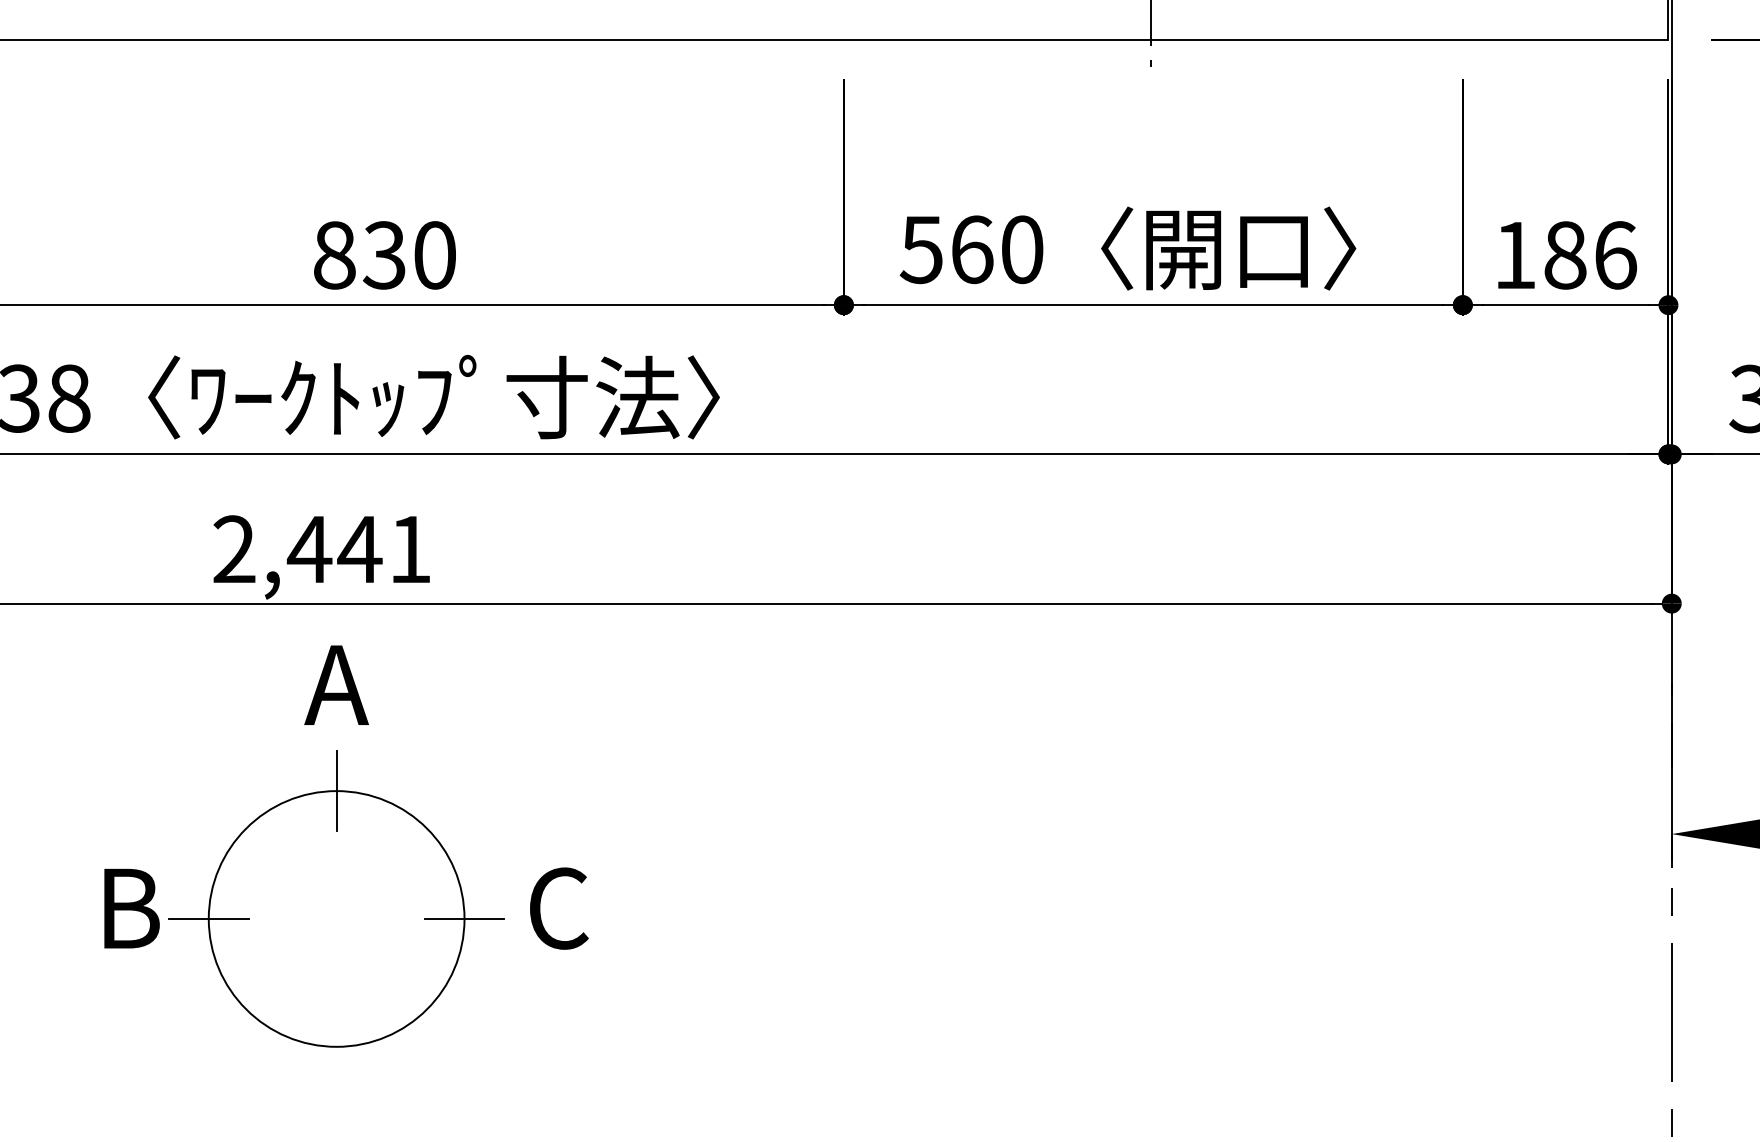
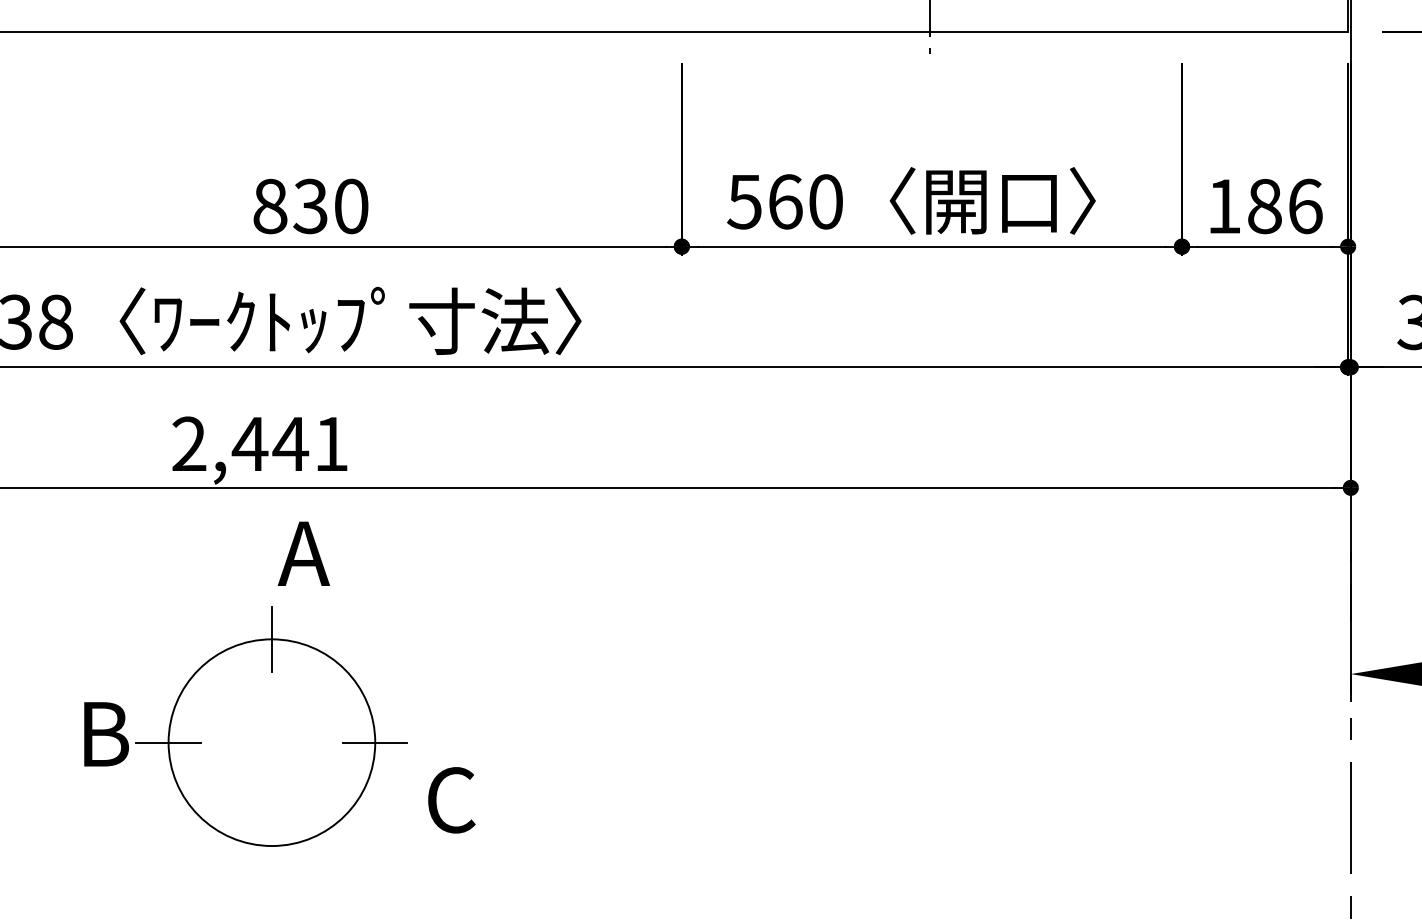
text: (336, 684) -> (303, 553), moved
text: (558, 908) -> (451, 800), moved

